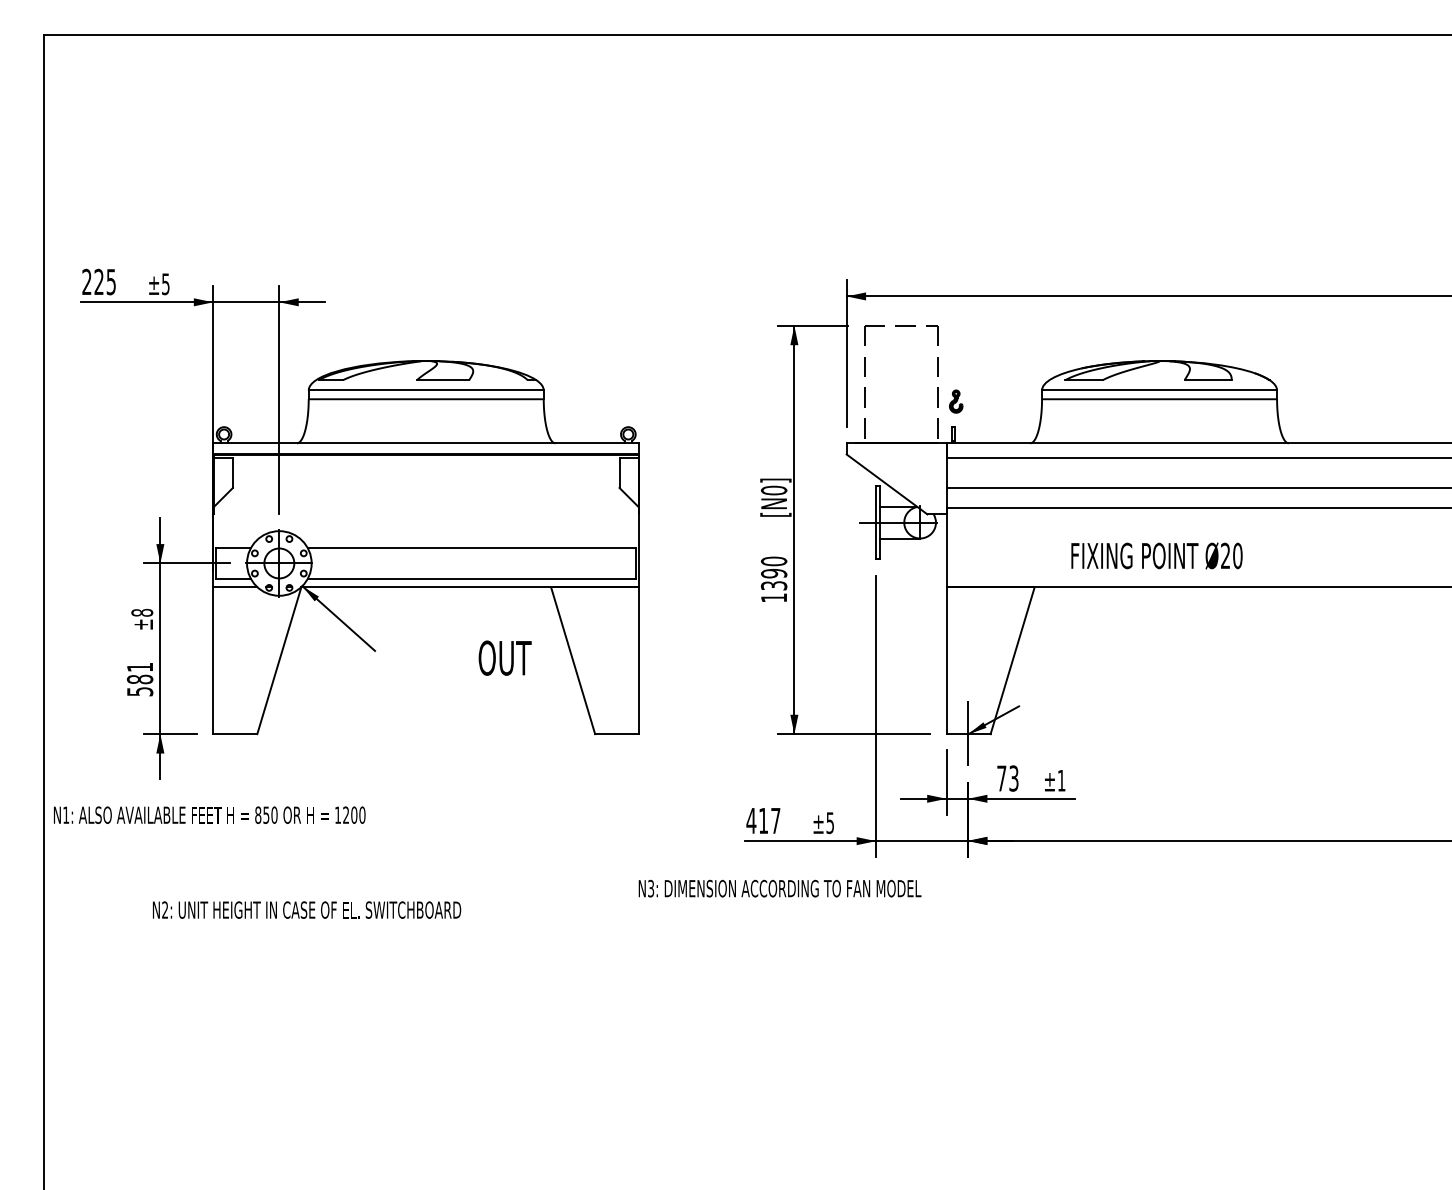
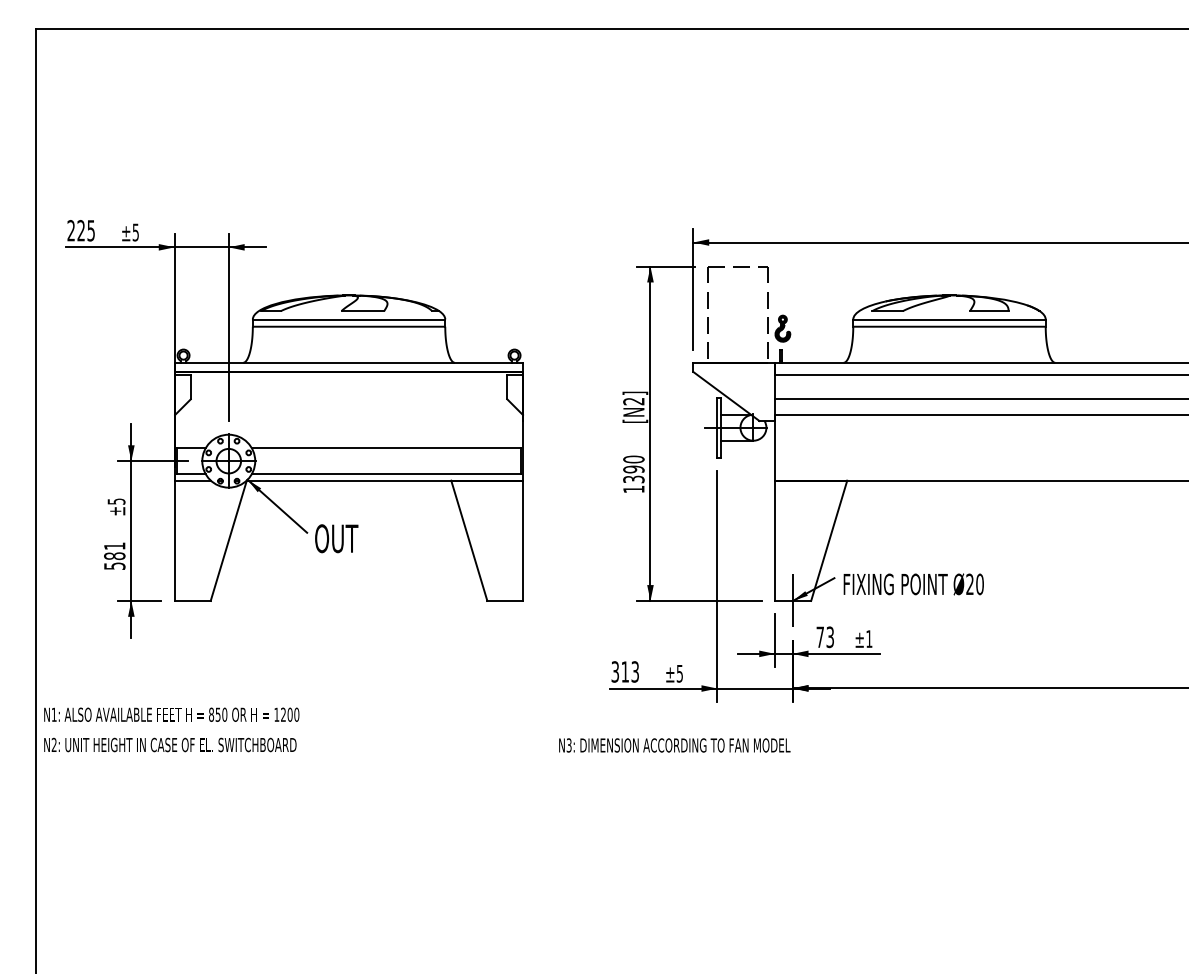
part: (956, 401) -> (783, 328), size x1.43
text: (774, 490) -> (634, 401), [N0] -> [N2]
text: (1156, 555) -> (913, 584), moved
text: (142, 612) -> (116, 501), ±8 -> ±5
text: (504, 657) -> (336, 538), moved
text: (209, 814) -> (171, 714), moved
text: (763, 820) -> (625, 671), 417 -> 313
text: (779, 888) -> (674, 745), moved
text: (307, 909) -> (170, 744), moved

